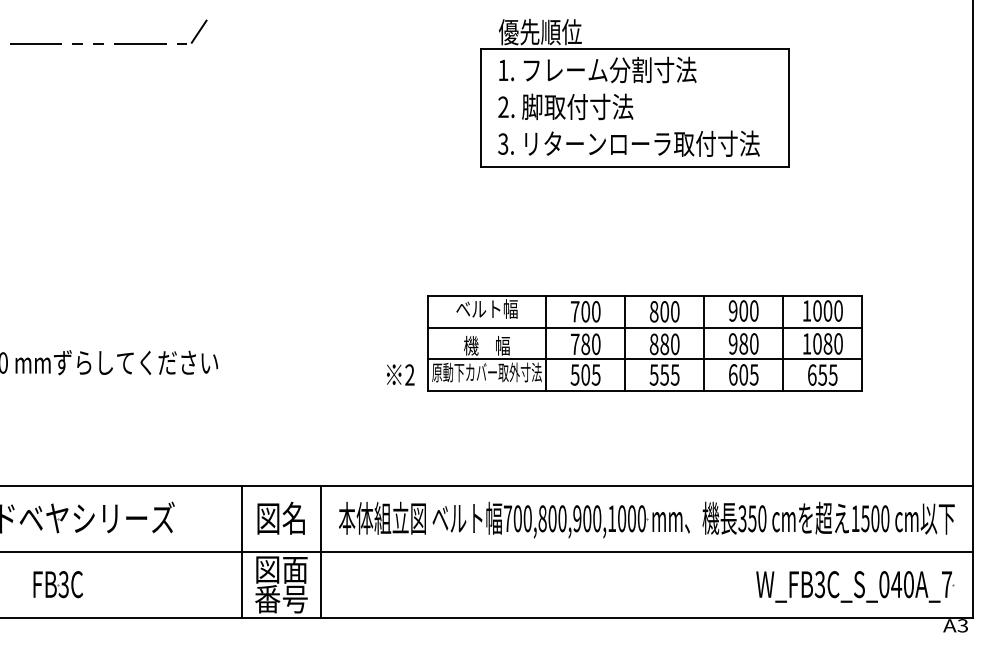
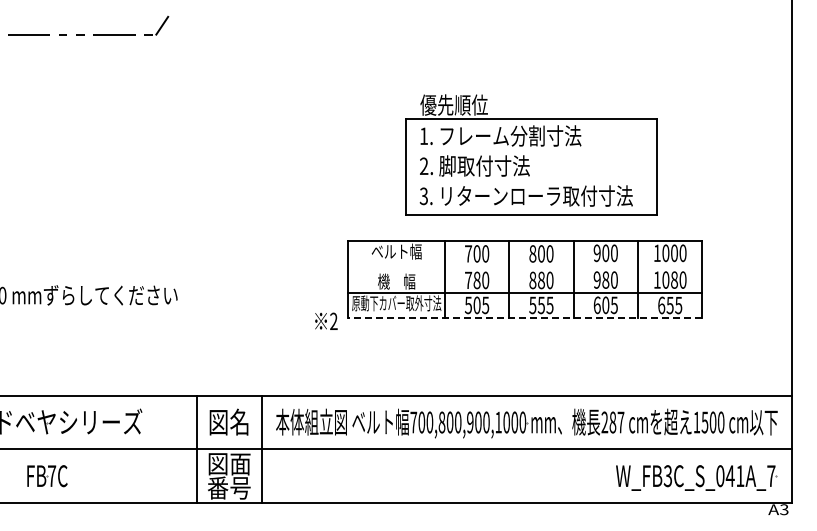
part: (635, 92) -> (531, 154), moved
line: (645, 327) -> (525, 266), removed
text: (400, 373) -> (326, 320), moved
line: (645, 391) -> (525, 318), solid -> dashed
text: (751, 518) -> (612, 422), 350 -> 287
text: (63, 585) -> (51, 476), FB3C -> FB7C
text: (909, 585) -> (740, 476), W_FB3C_S_040A_7 -> W_FB3C_S_041A_7

